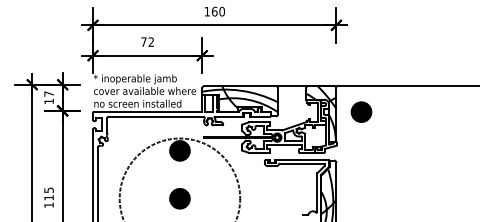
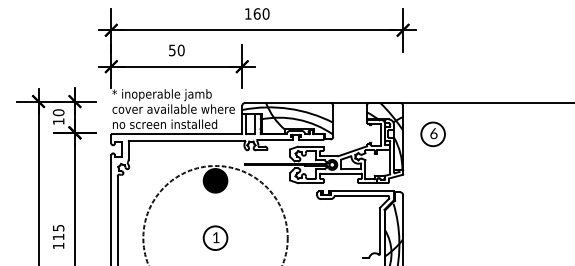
text: (147, 42) -> (176, 50), 72 -> 50
text: (48, 93) -> (58, 112), 17 -> 10
fill: (360, 112) -> (432, 134), removed
fill: (179, 199) -> (215, 238), removed

